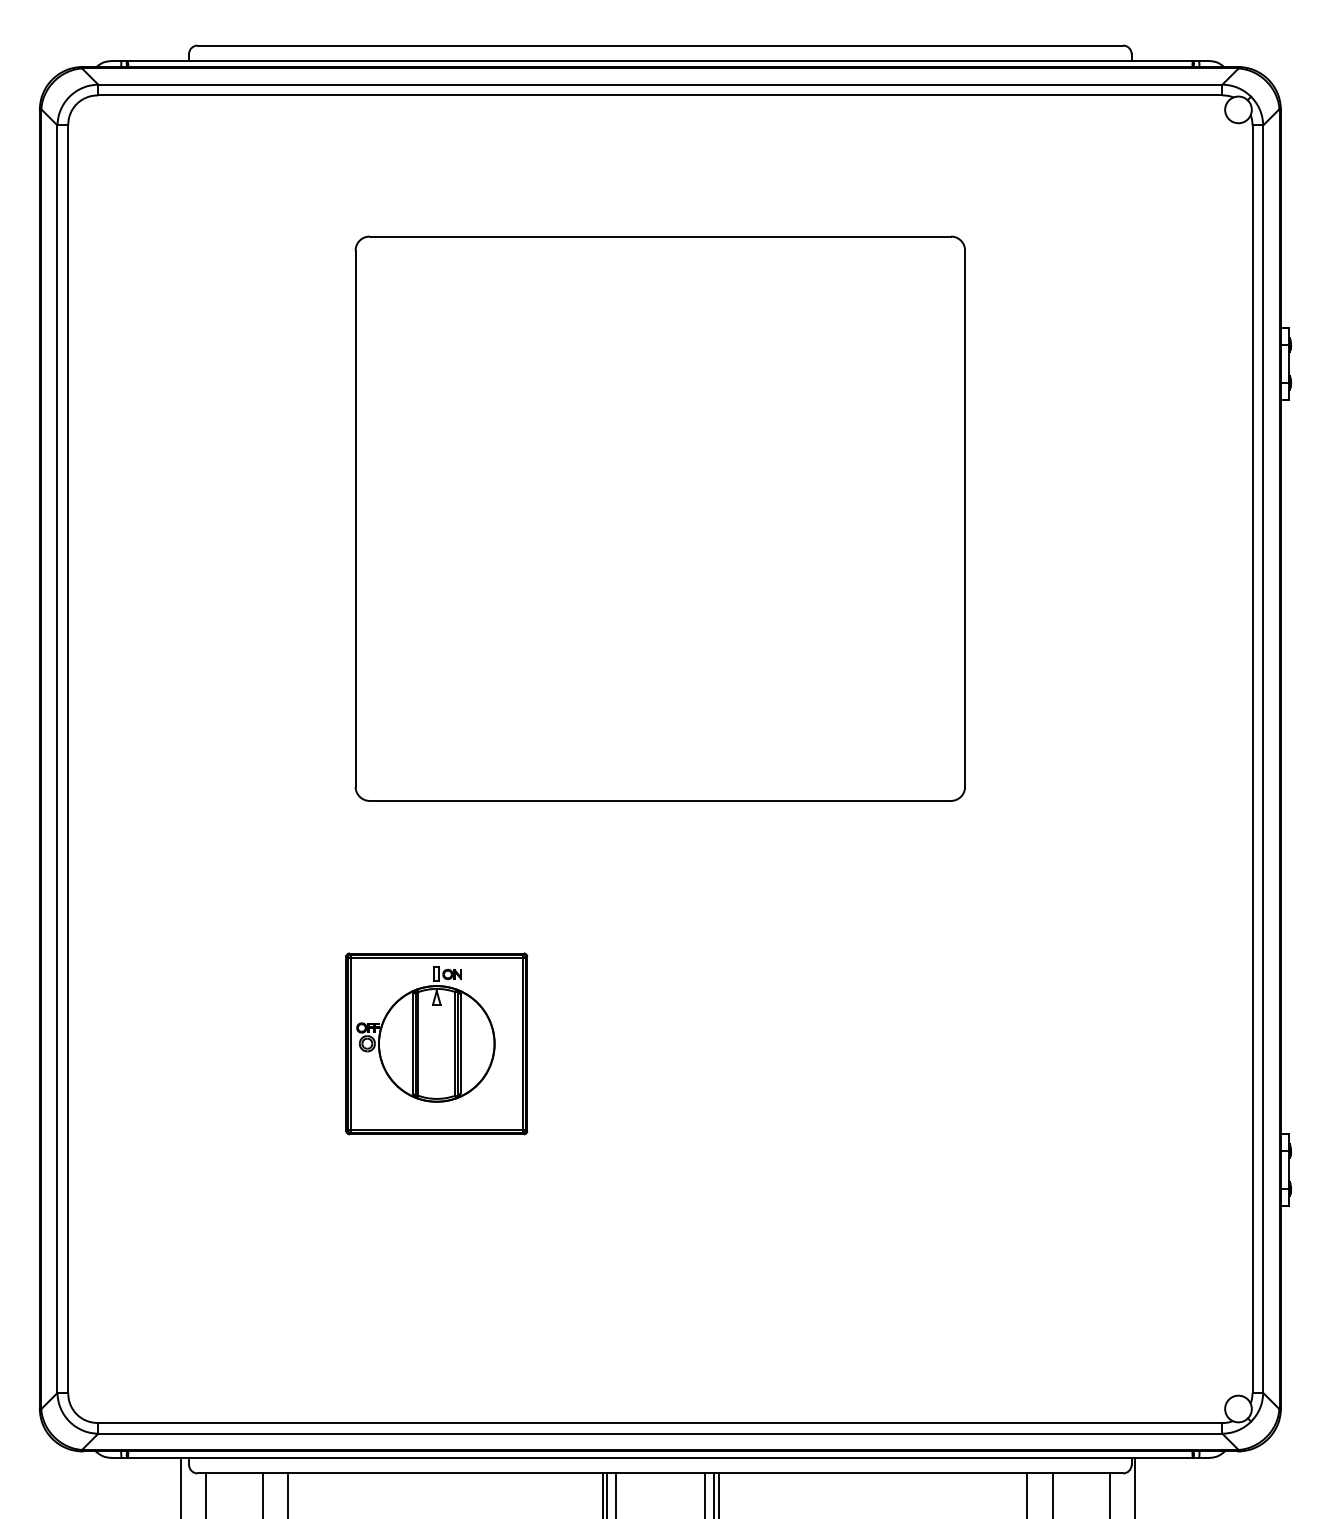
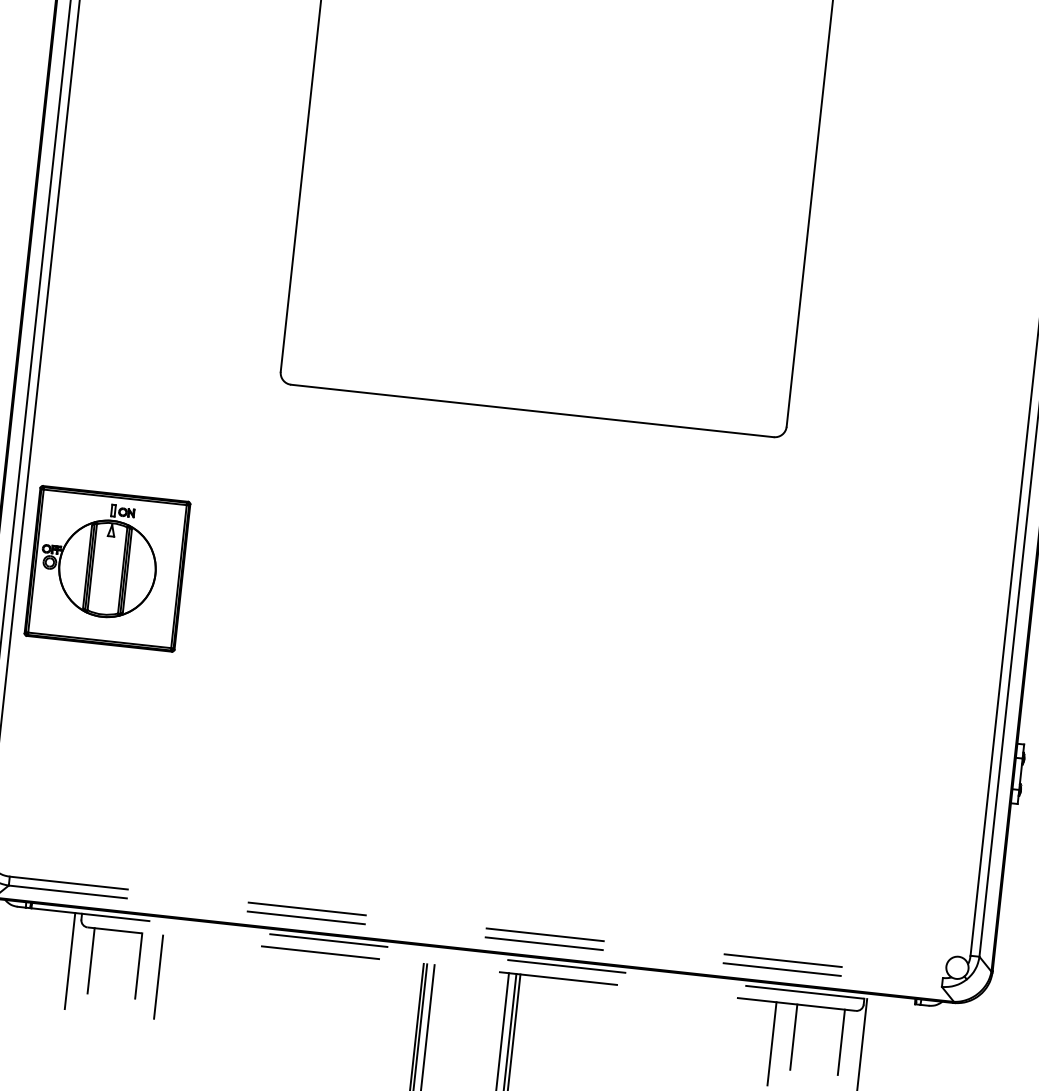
part: (436, 1043) -> (107, 568), moved
line: (660, 1423) -> (476, 927), solid -> dashed
line: (660, 1433) -> (475, 936), solid -> dashed
line: (660, 1457) -> (473, 955), solid -> dashed
line: (660, 1473) -> (471, 969), solid -> dashed

